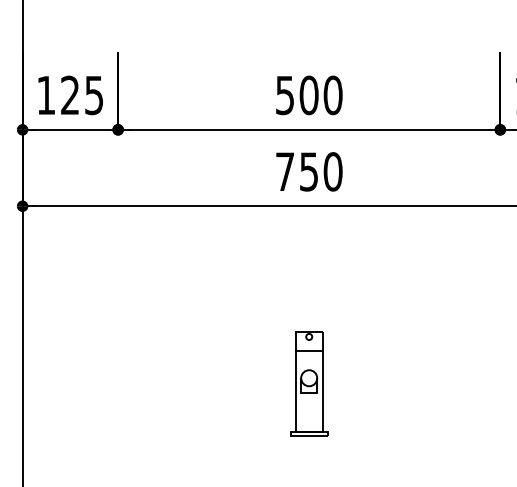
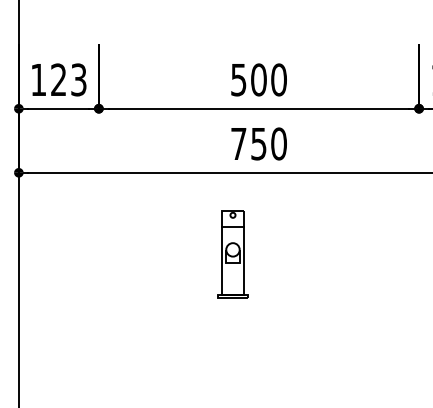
text: (93, 94) -> (78, 79), 125 -> 123
part: (308, 383) -> (232, 254), moved

